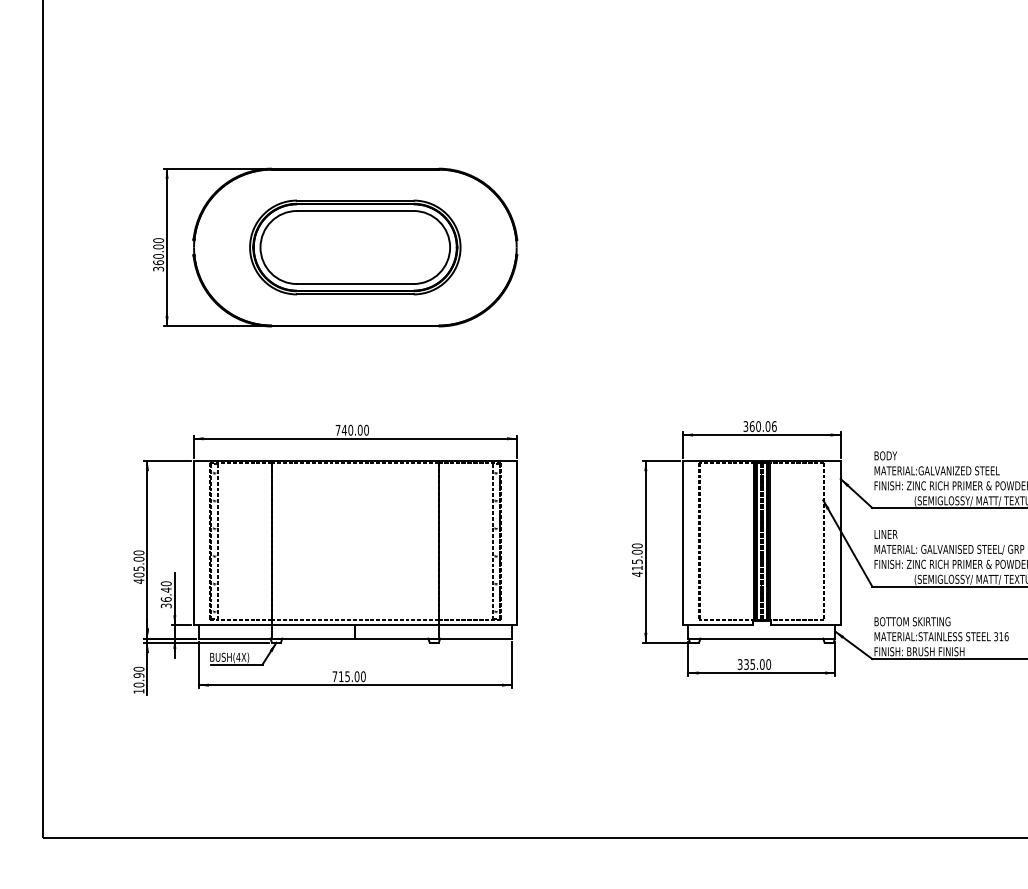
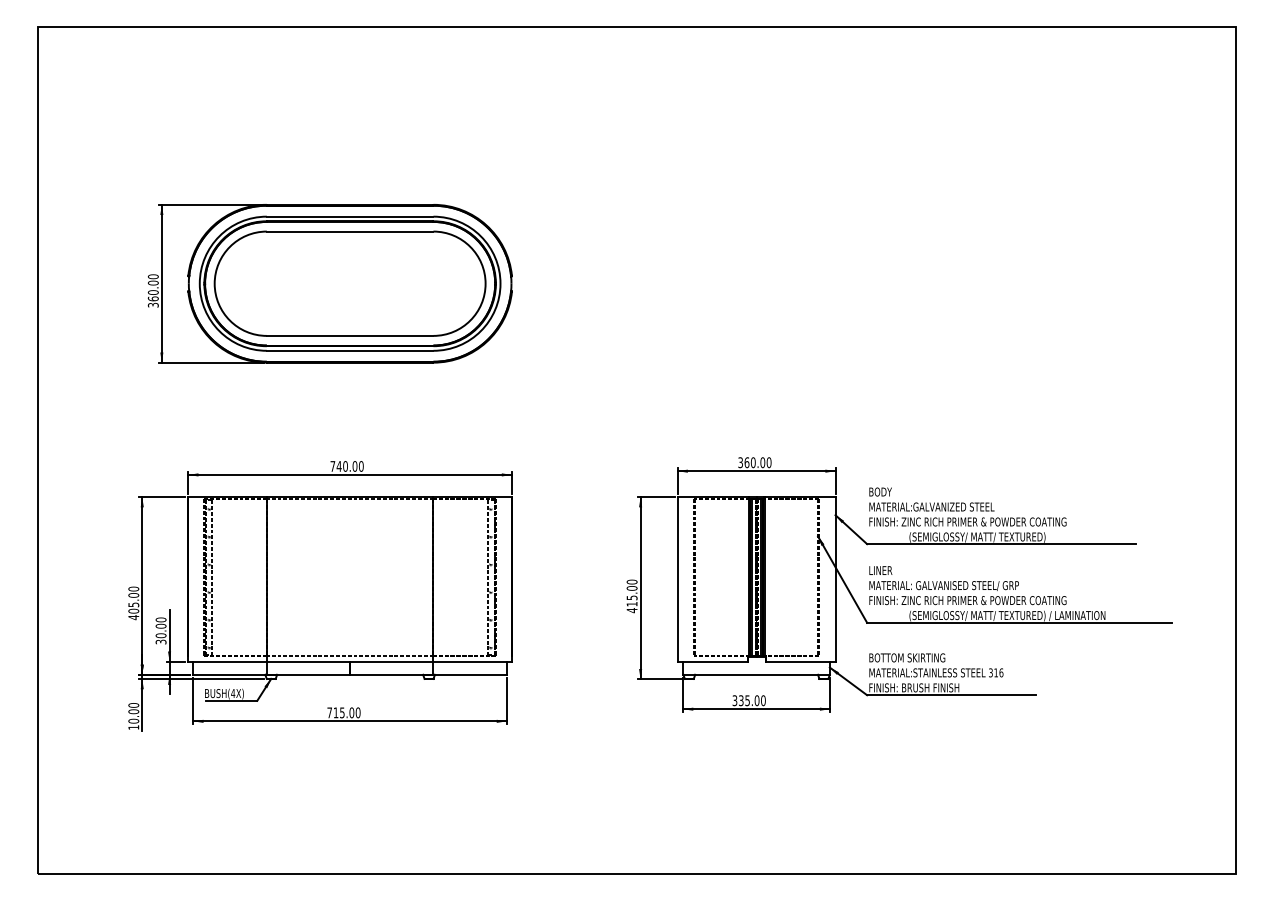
part: (354, 247) -> (349, 283), size x1.43
text: (773, 426) -> (768, 462), 360.06 -> 360.00
text: (165, 594) -> (160, 630), 36.40 -> 30.00
text: (139, 675) -> (134, 711), 10.90 -> 10.00

